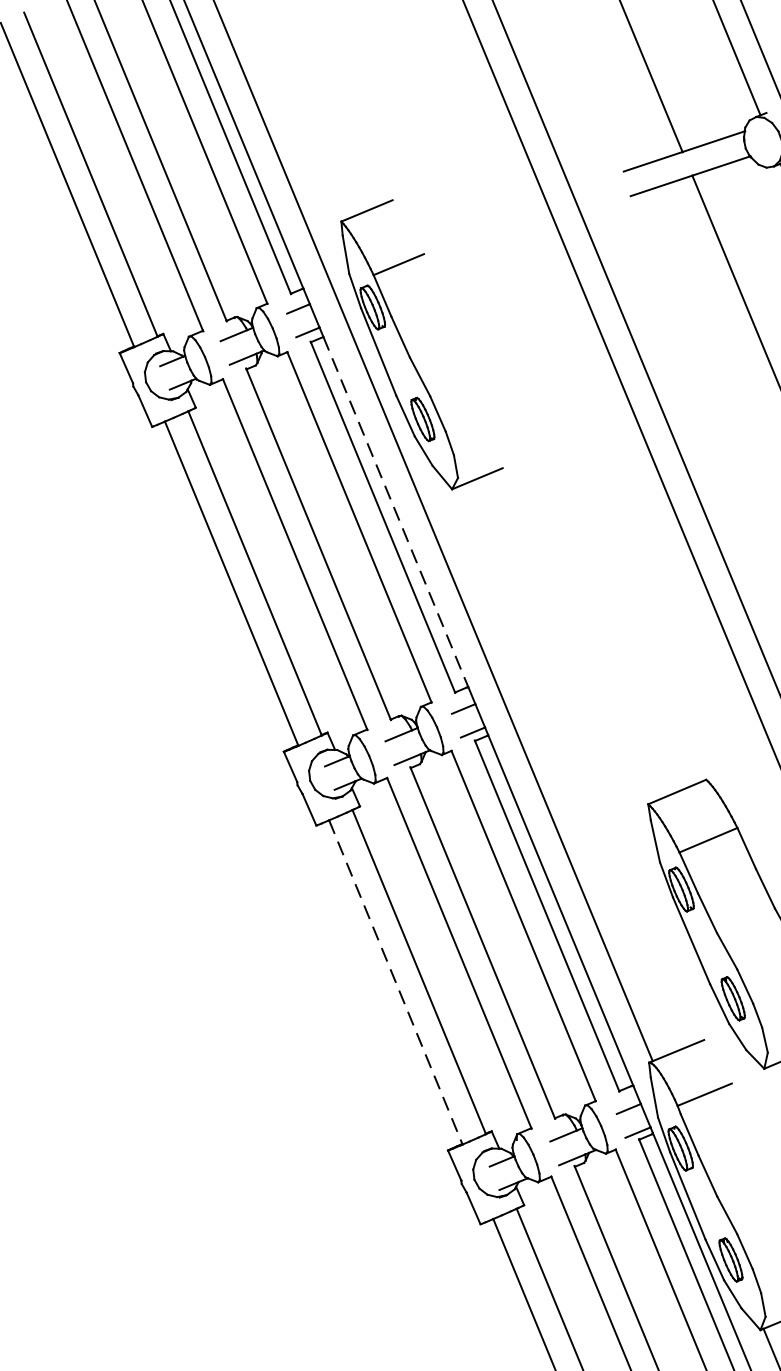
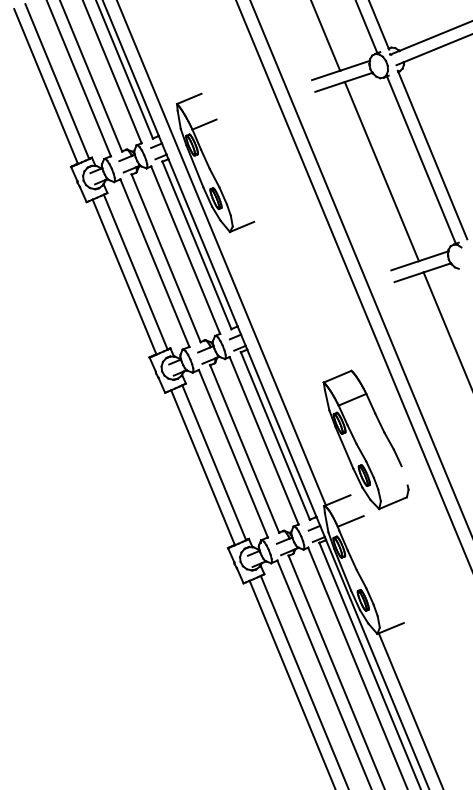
line: (396, 511) -> (203, 242), dashed -> solid
line: (396, 981) -> (203, 467), dashed -> solid

